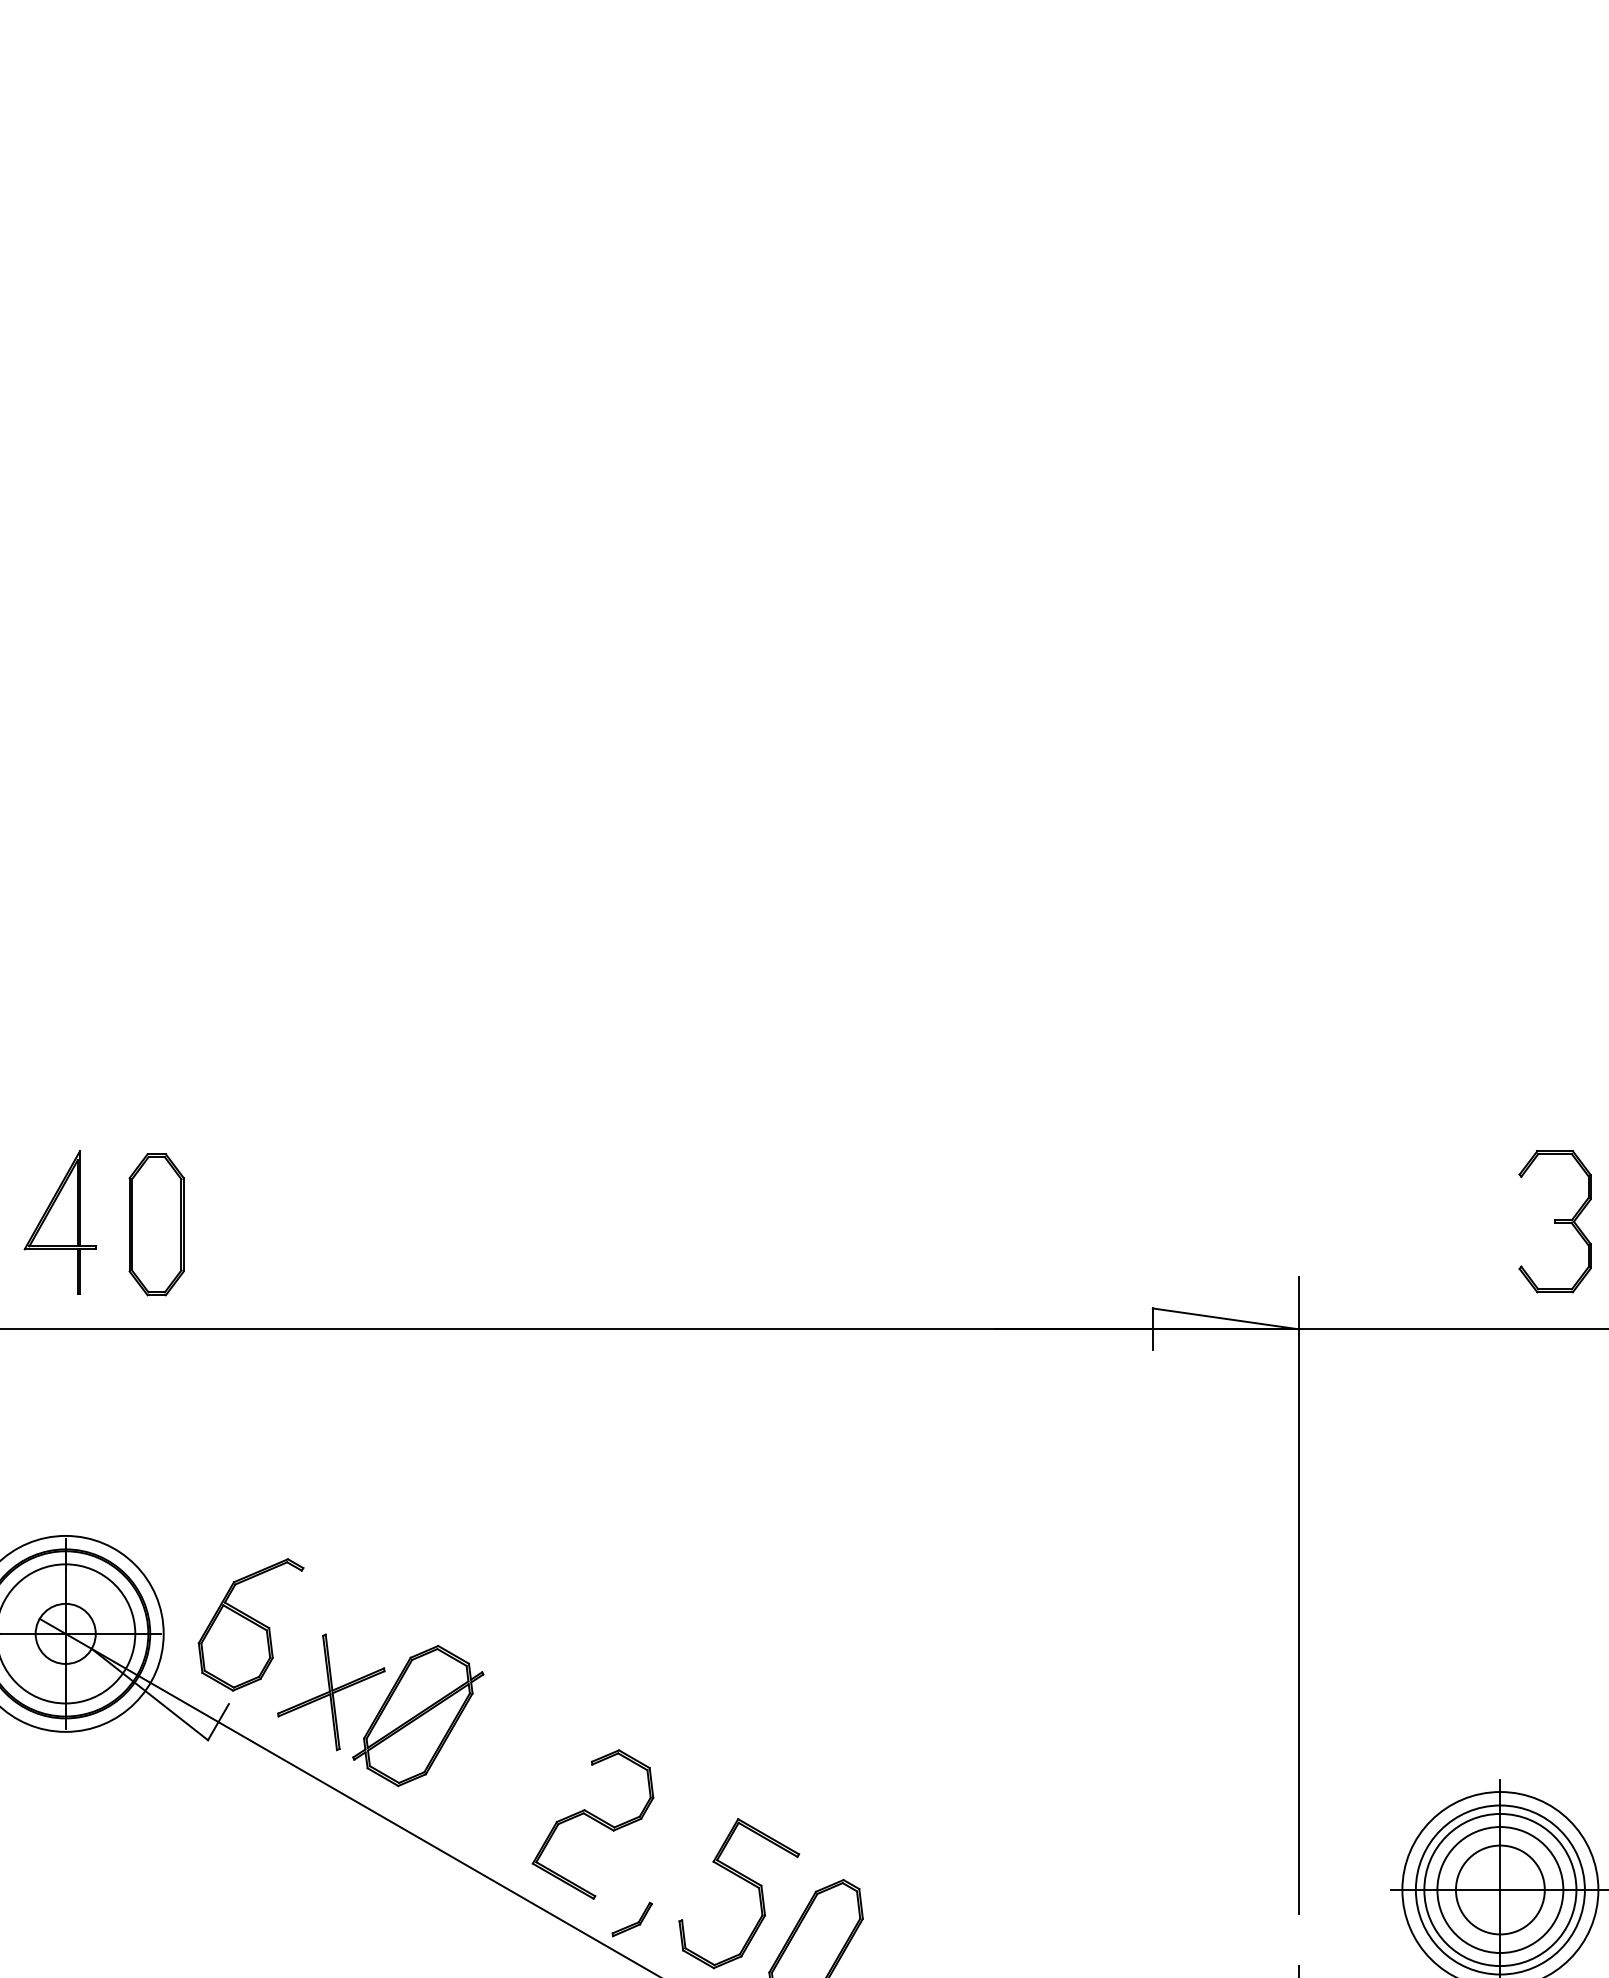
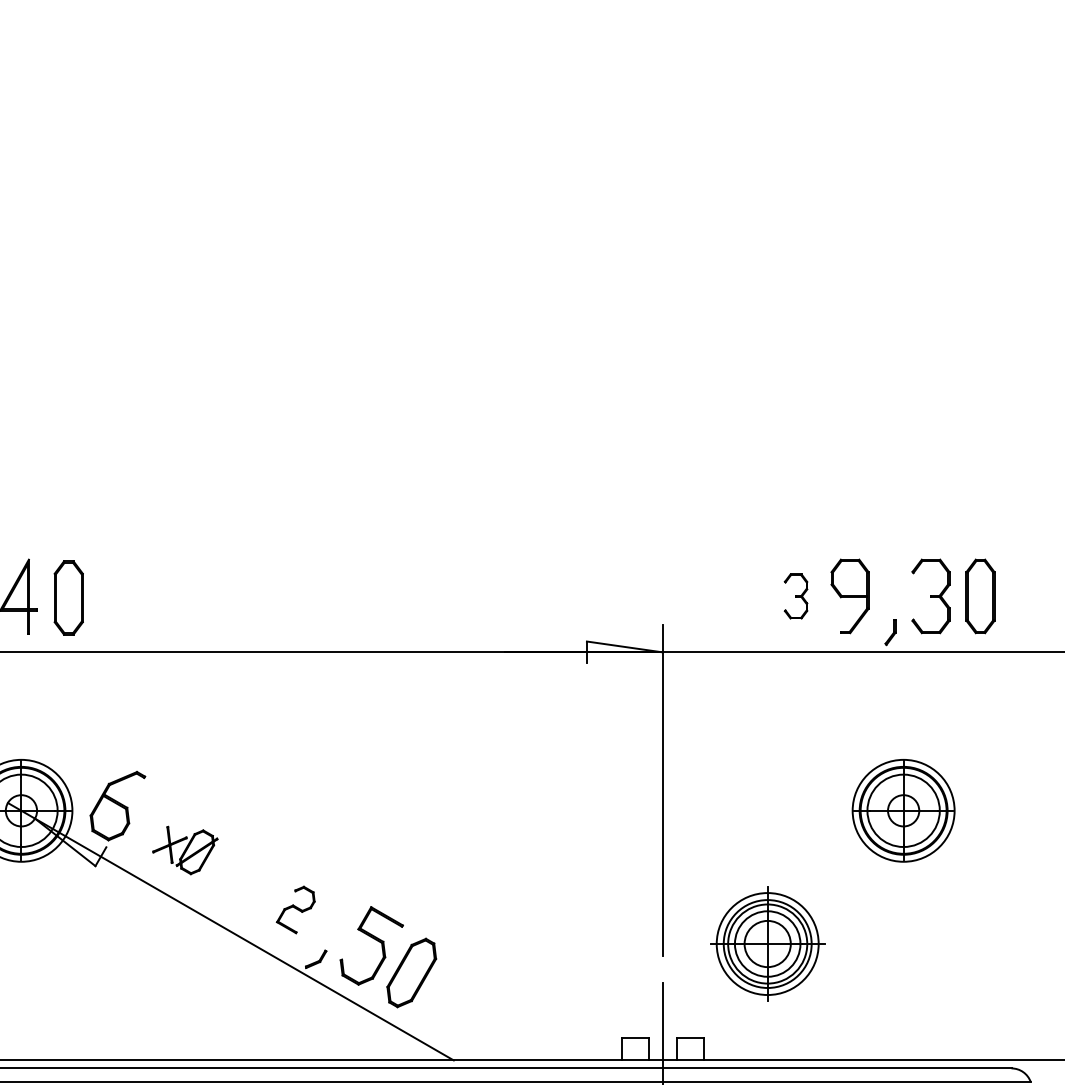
part: (1553, 1221) -> (795, 596), size x0.6
part: (381, 1710) -> (185, 850), size x0.6
part: (592, 1823) -> (295, 909), size x0.6

